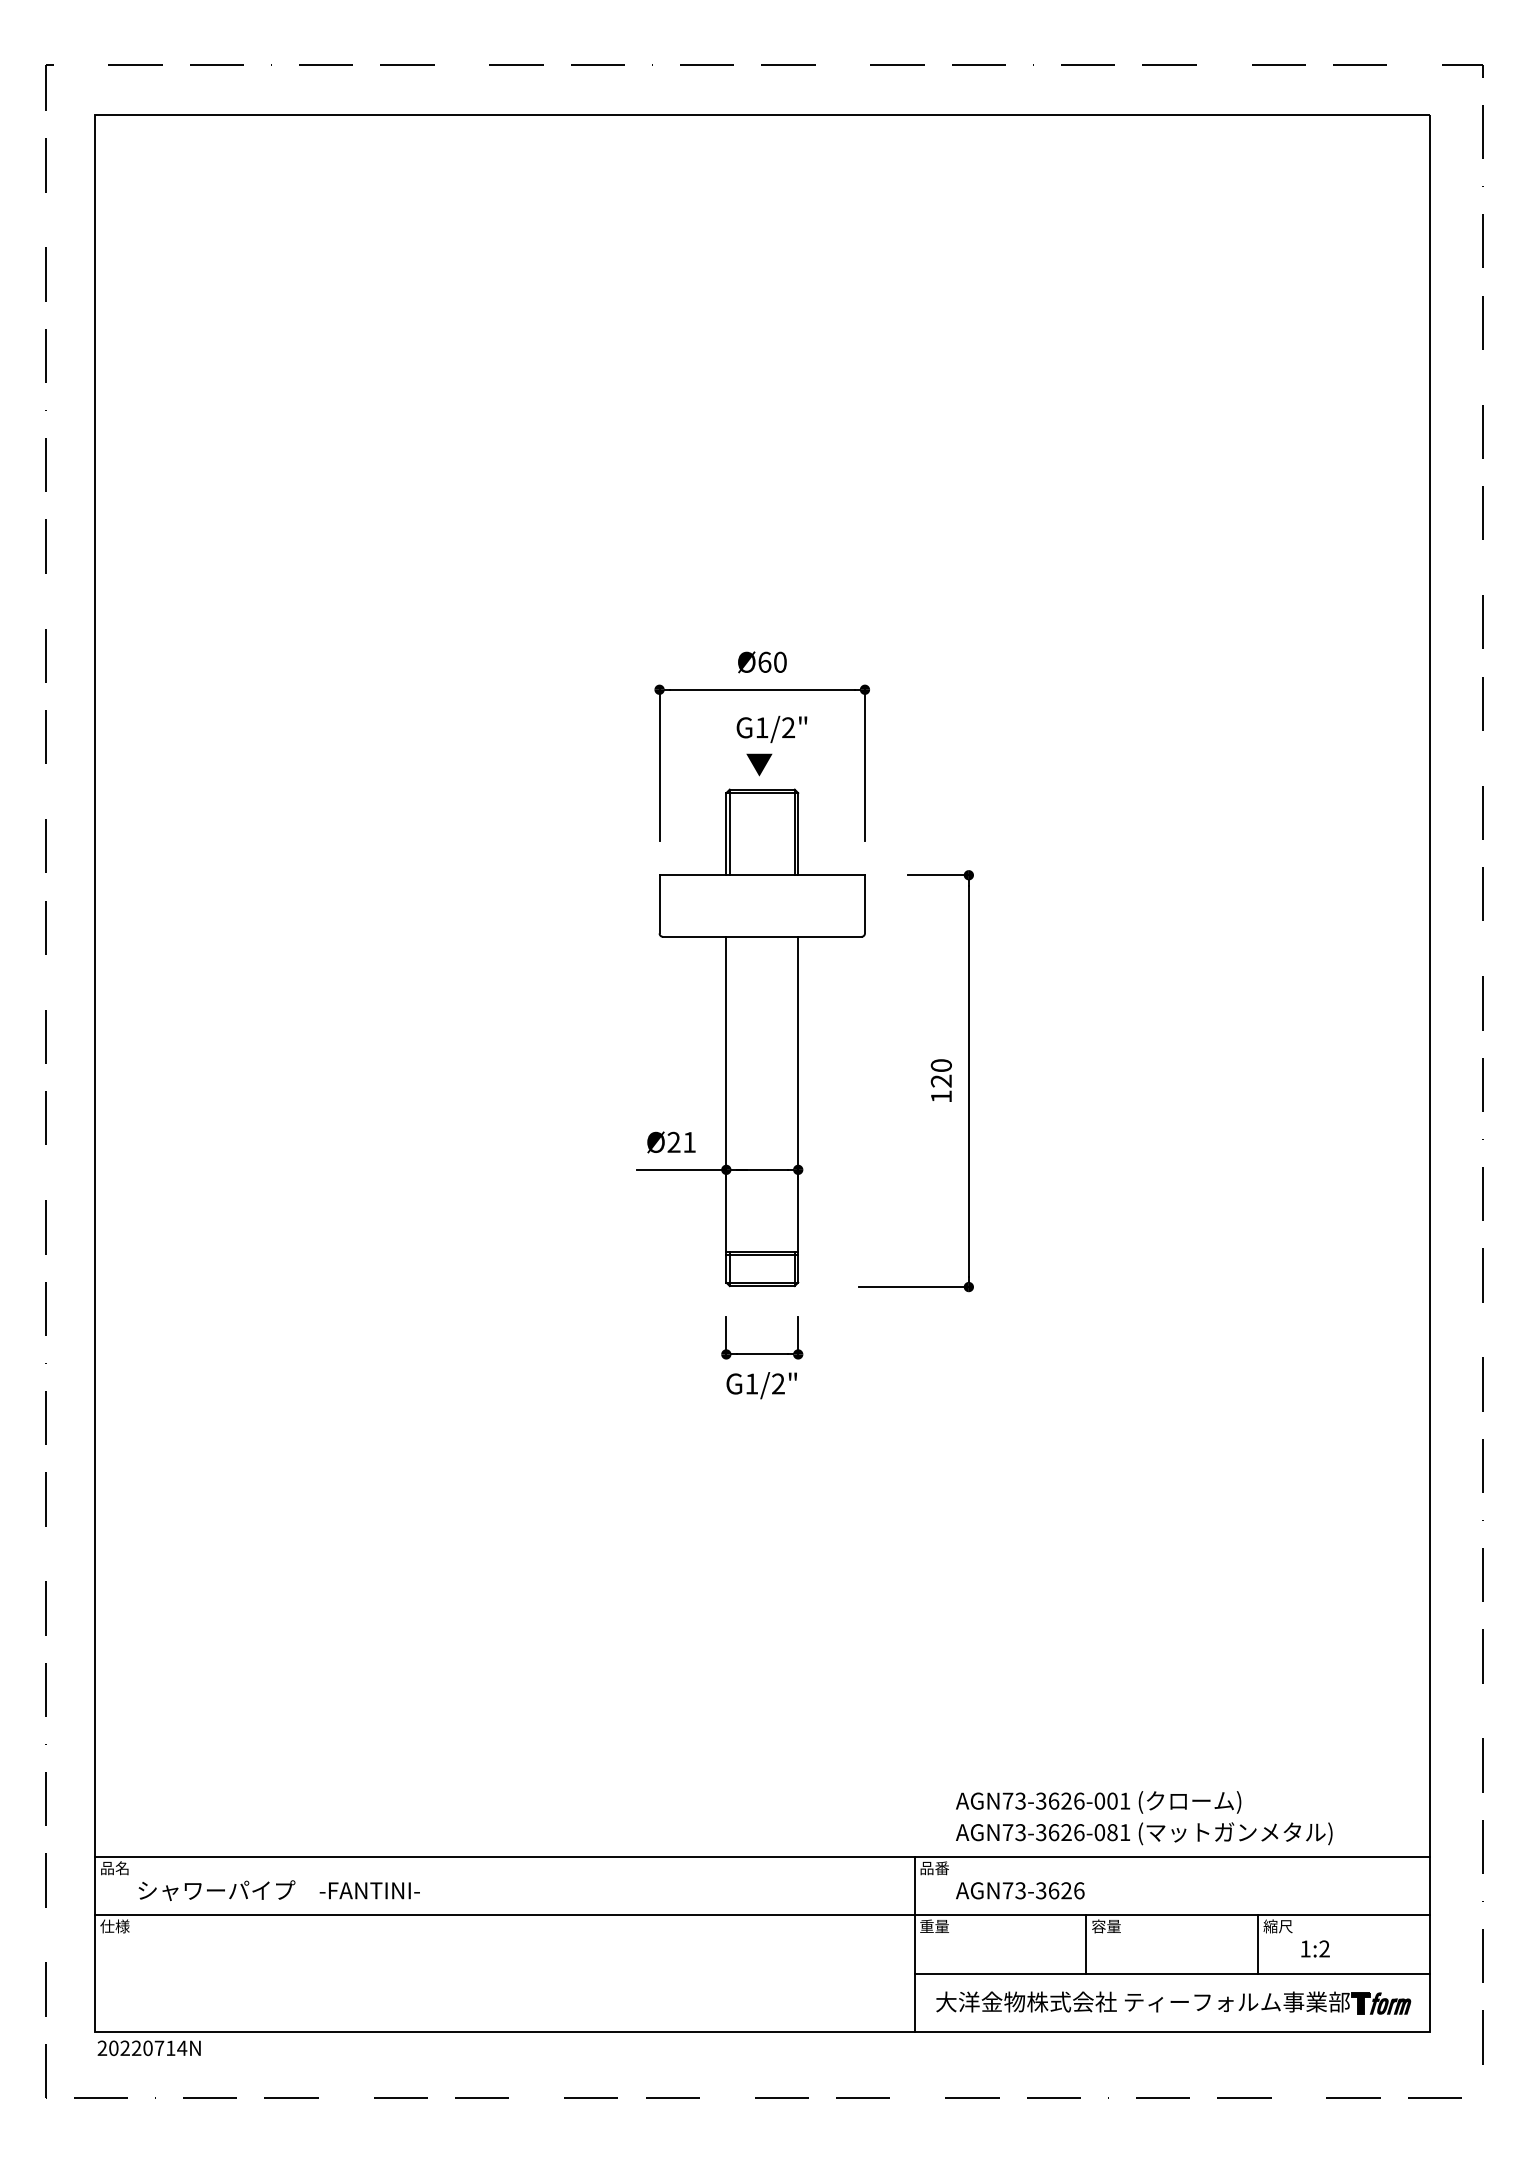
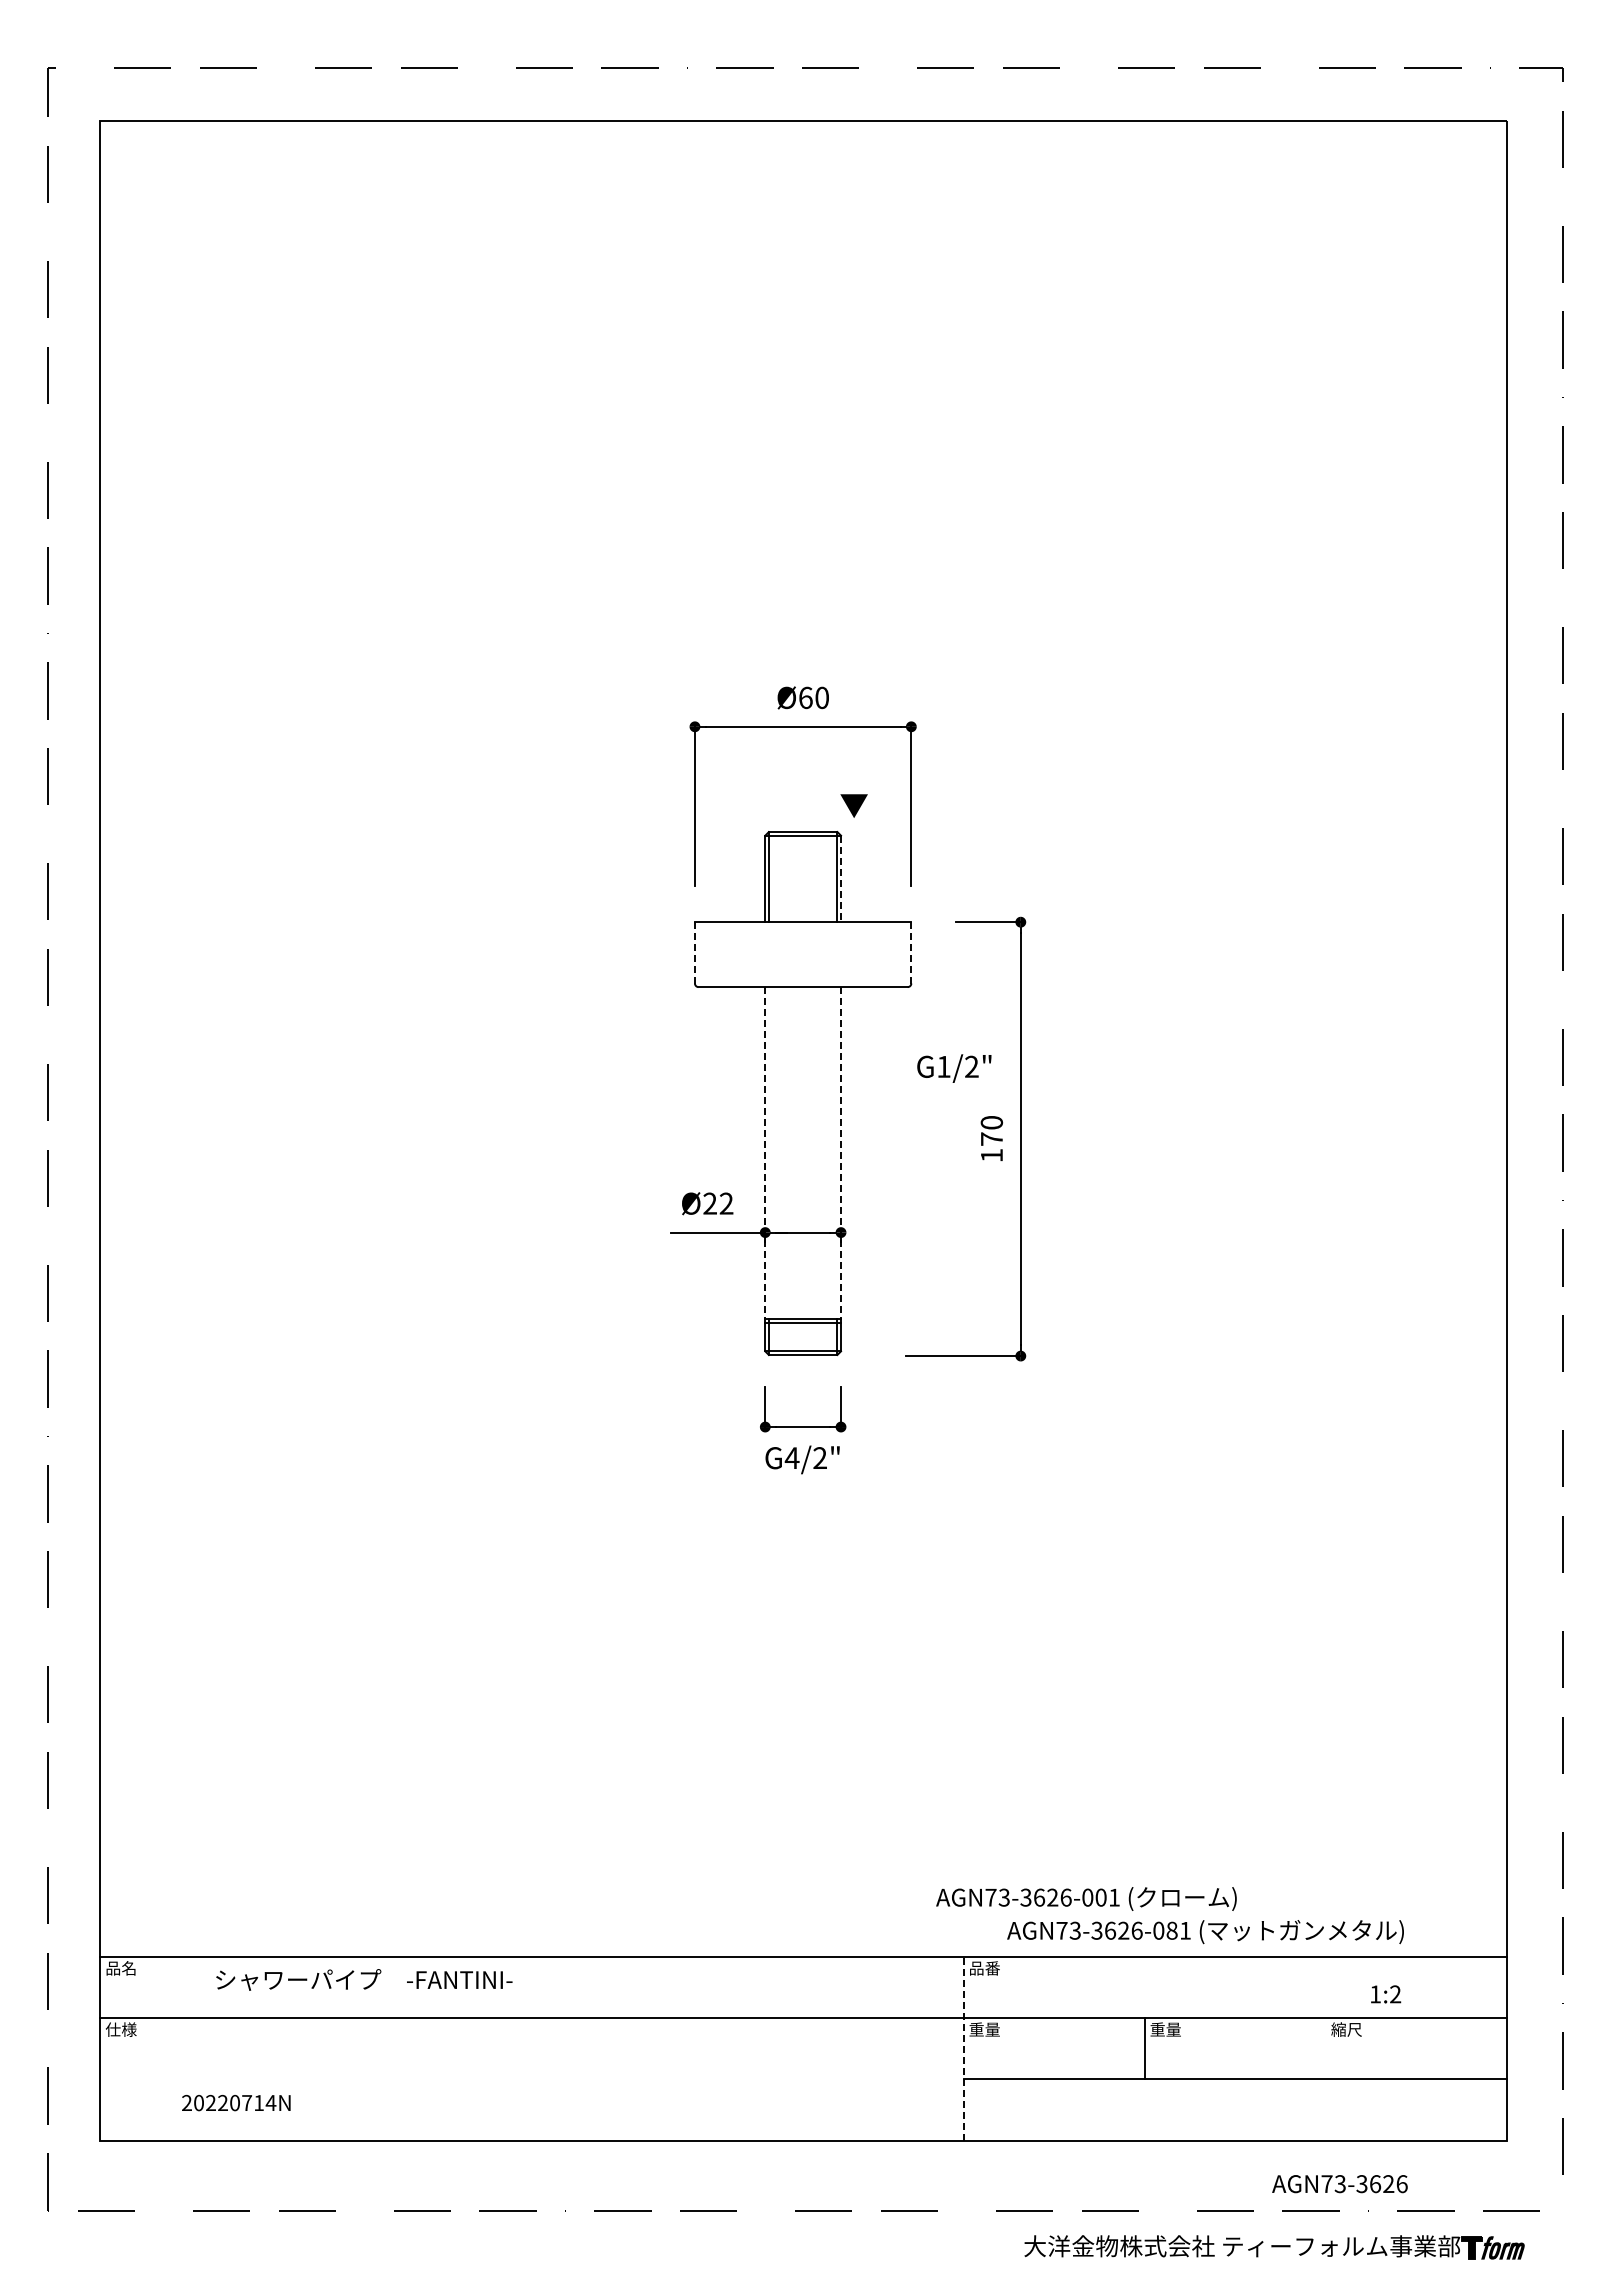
text: (772, 729) -> (954, 1068), moved
text: (758, 764) -> (853, 805), moved
line: (798, 834) -> (841, 879), solid -> dashed
line: (659, 903) -> (694, 952), solid -> dashed
line: (865, 903) -> (911, 952), solid -> dashed
text: (941, 1080) -> (991, 1138), 120 -> 170
line: (726, 1094) -> (765, 1153), solid -> dashed
line: (798, 1094) -> (841, 1153), solid -> dashed
text: (689, 1142) -> (726, 1203), Ø21 -> Ø22
text: (751, 1383) -> (791, 1457), G1/2" -> G4/2"
text: (1098, 1801) -> (1086, 1898), moved
text: (279, 1890) -> (364, 1979), moved
text: (1019, 1891) -> (1339, 2184), moved
text: (1098, 1926) -> (1157, 2029), 容量 -> 重量
line: (914, 1944) -> (963, 2048), solid -> dashed
line: (1258, 1944) -> (1325, 2048), removed
text: (1315, 1949) -> (1386, 1994), moved
part: (1173, 2003) -> (1274, 2247), moved
text: (149, 2048) -> (236, 2103), moved

